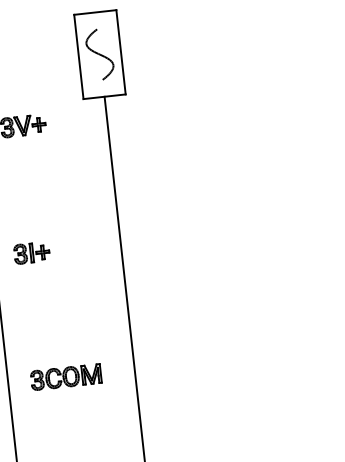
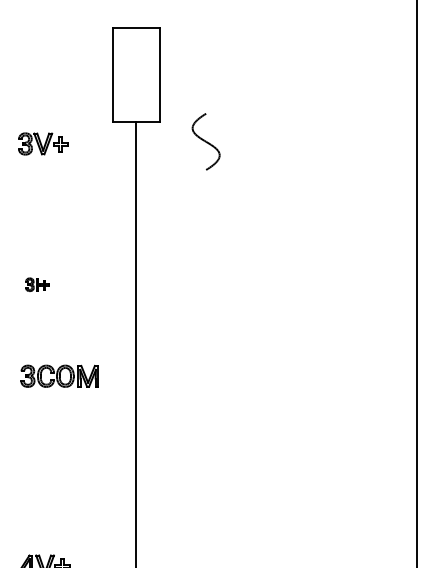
part: (99, 54) -> (205, 141), moved
part: (32, 252) -> (37, 284), size x0.6
part: (65, 376) -> (59, 375), moved

